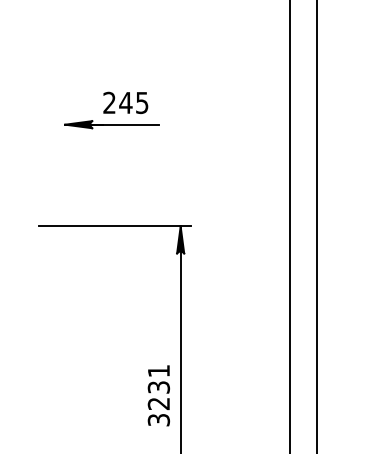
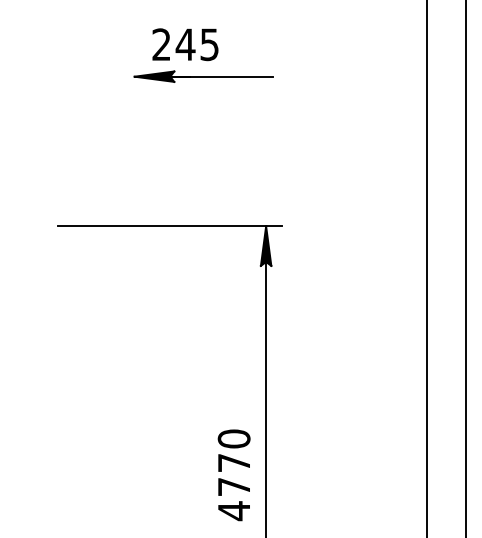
part: (111, 124) -> (202, 76), moved
text: (158, 395) -> (233, 474), 3231 -> 4770

